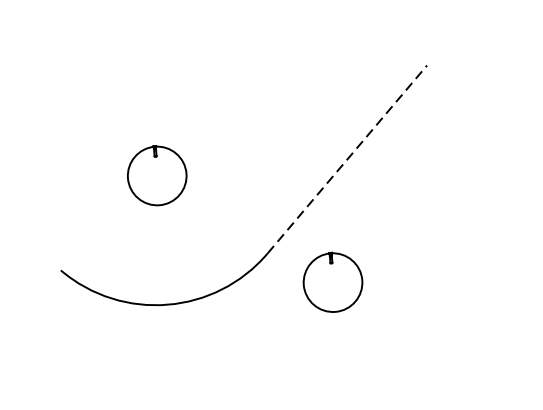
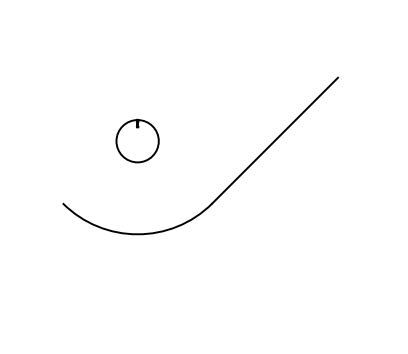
line: (347, 159) -> (275, 140), dashed -> solid
part: (332, 281) -> (257, 227), removed

